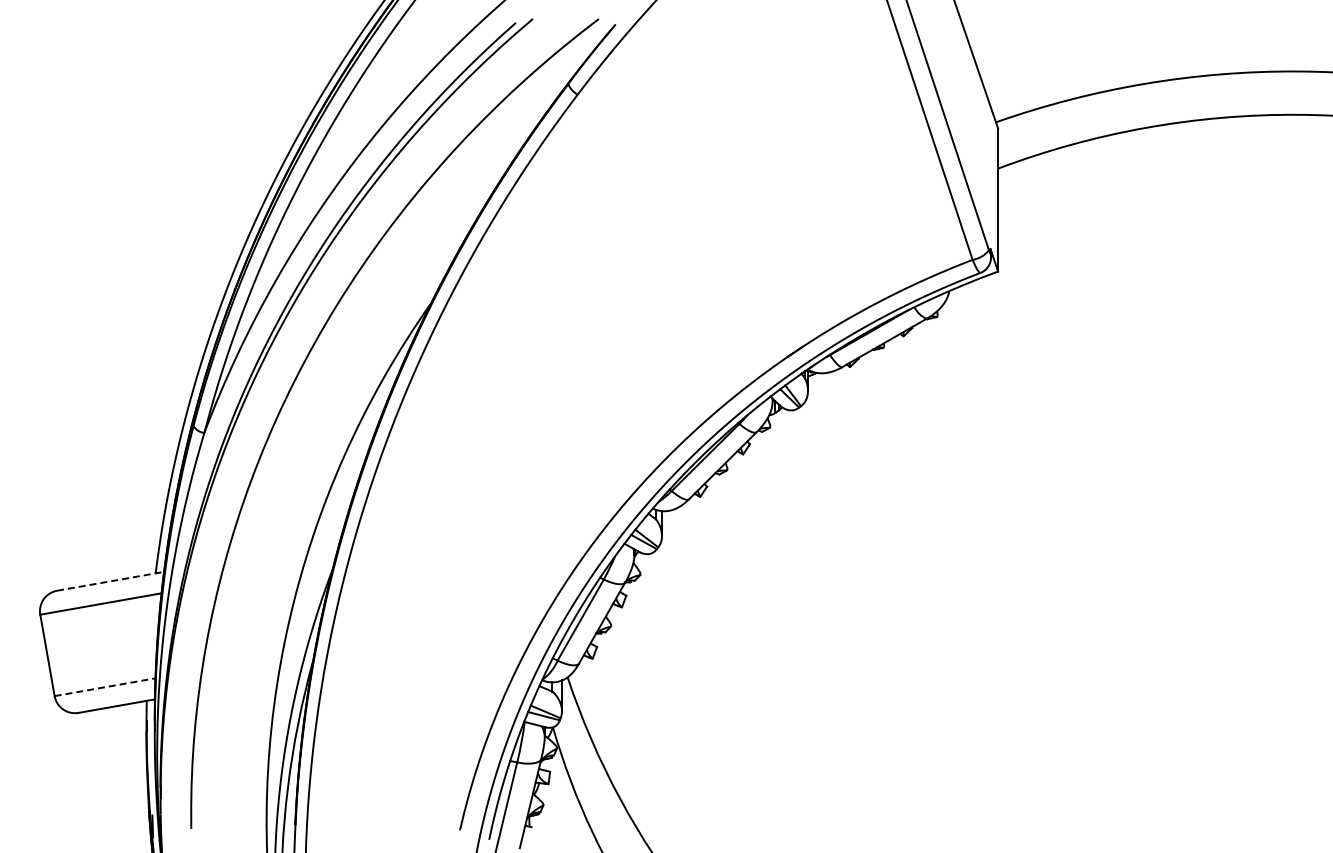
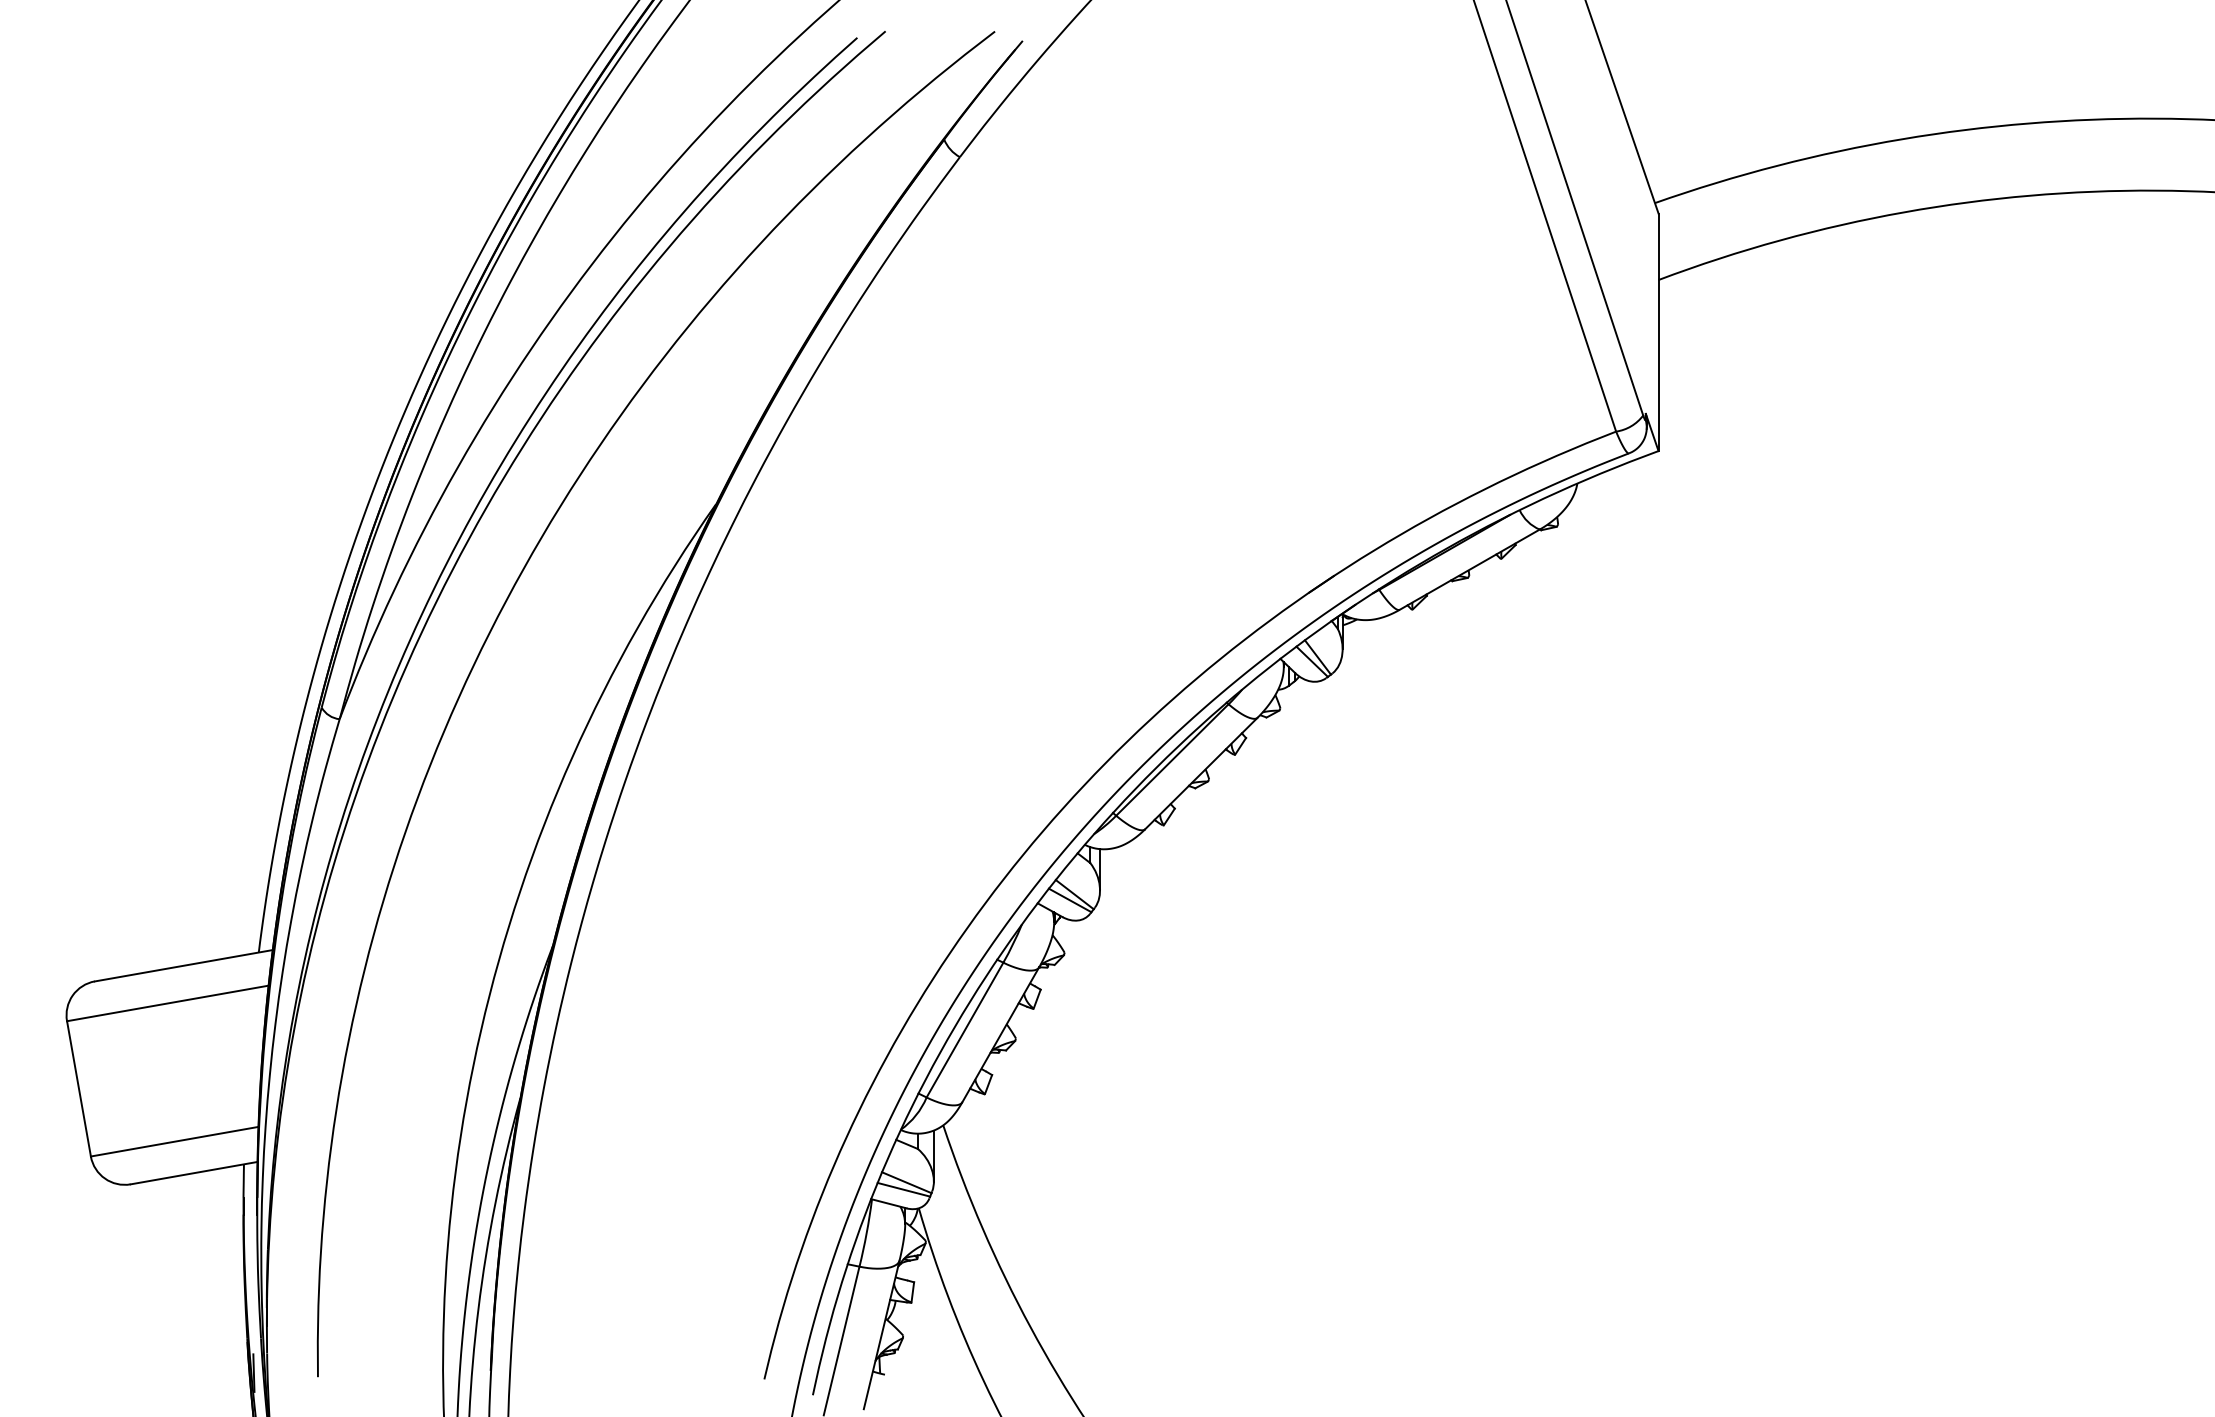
line: (111, 581) -> (185, 966), dashed -> solid
line: (105, 687) -> (175, 1142), dashed -> solid

